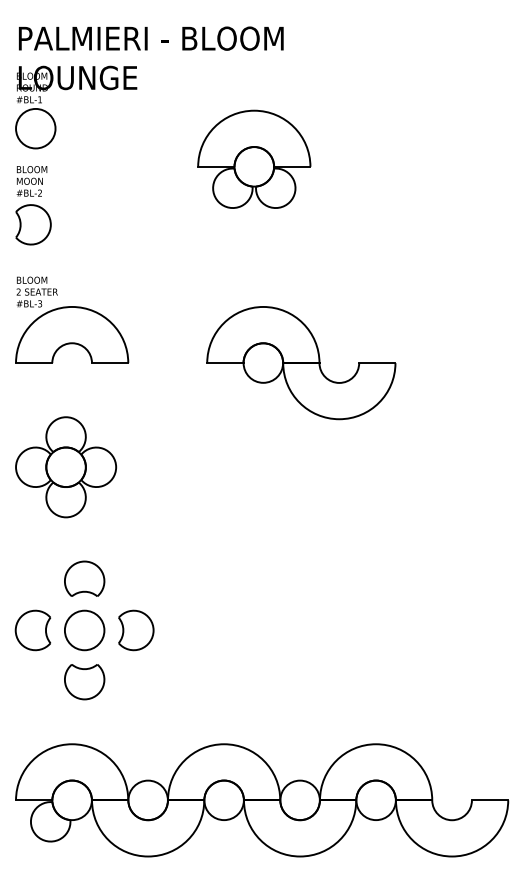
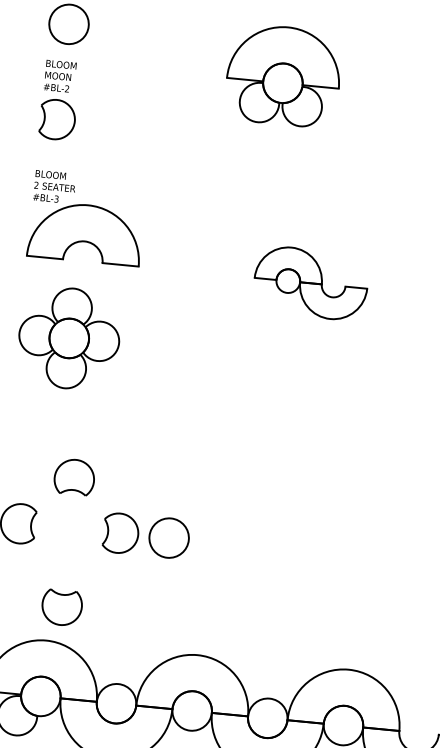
part: (301, 363) -> (311, 283), size x0.6
part: (66, 467) -> (69, 338), moved
part: (84, 630) -> (168, 538), moved
part: (84, 682) -> (61, 608), moved

